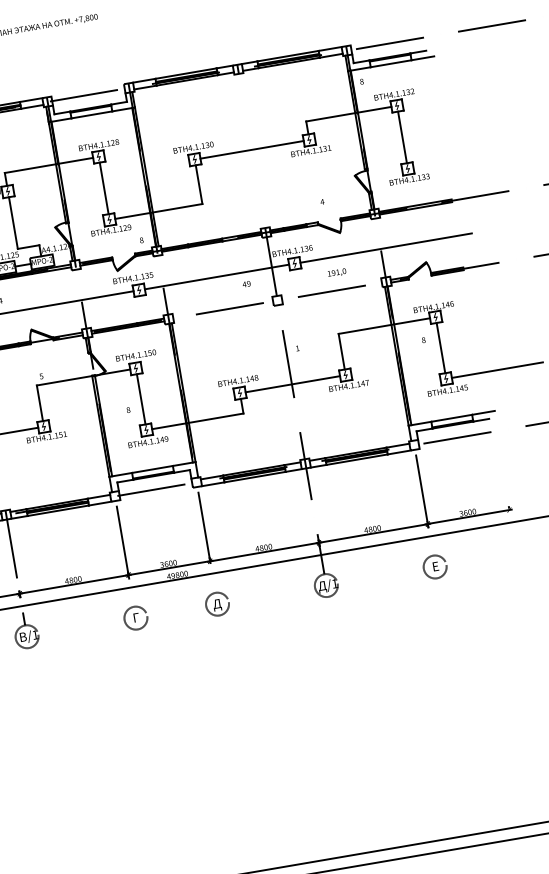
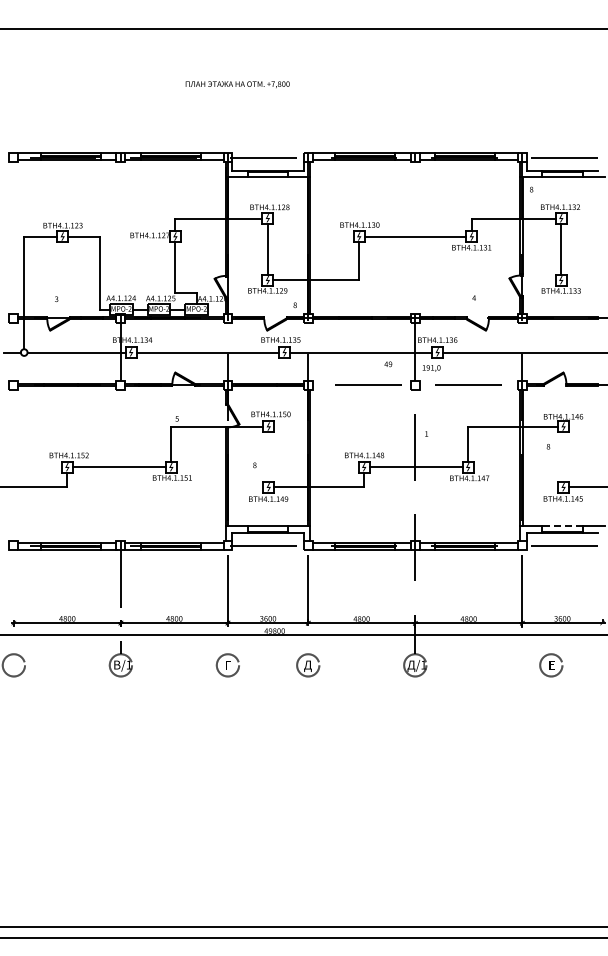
text: (337, 273) -> (431, 368), moved
line: (440, 347) -> (563, 456), removed
line: (140, 398) -> (268, 456), removed
line: (450, 417) -> (561, 525), solid -> dashed
part: (435, 567) -> (551, 665), moved

